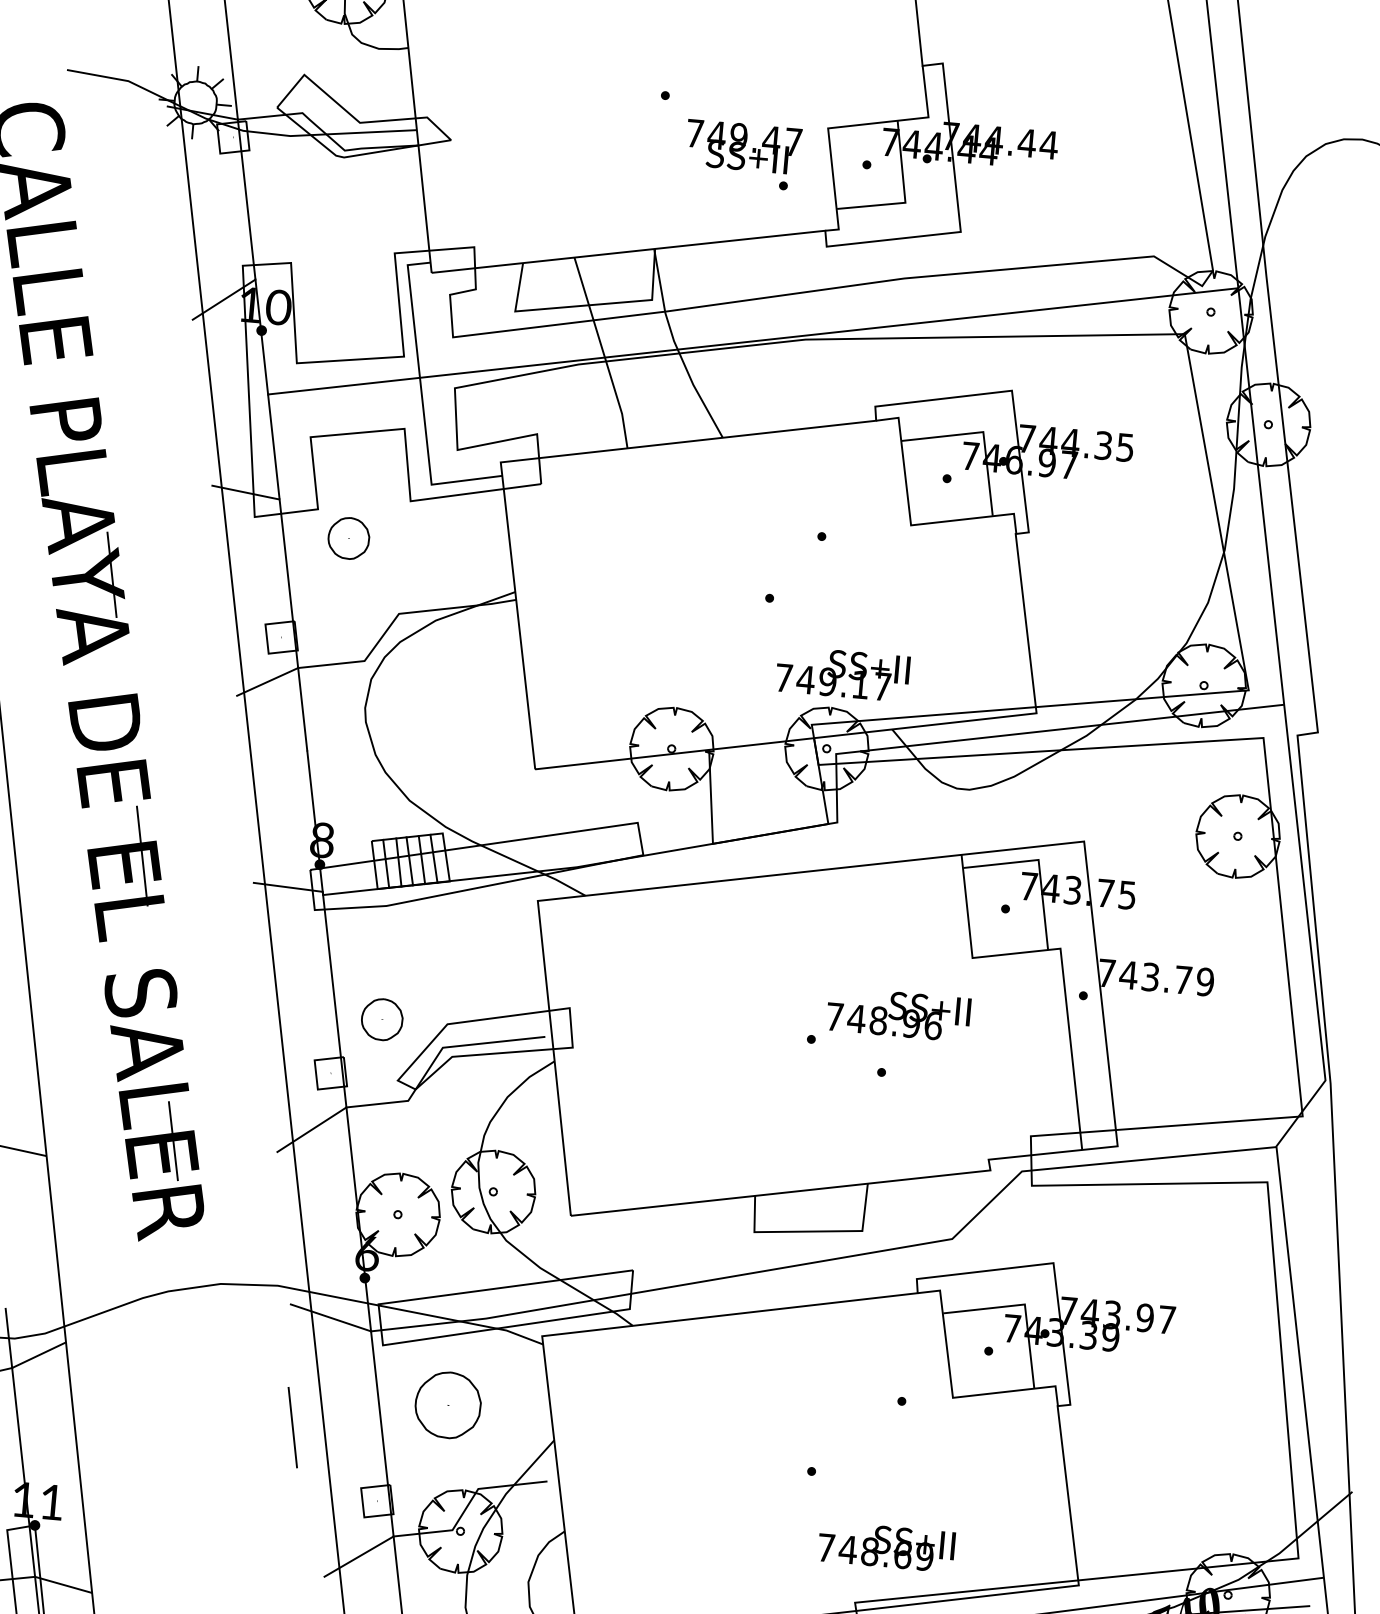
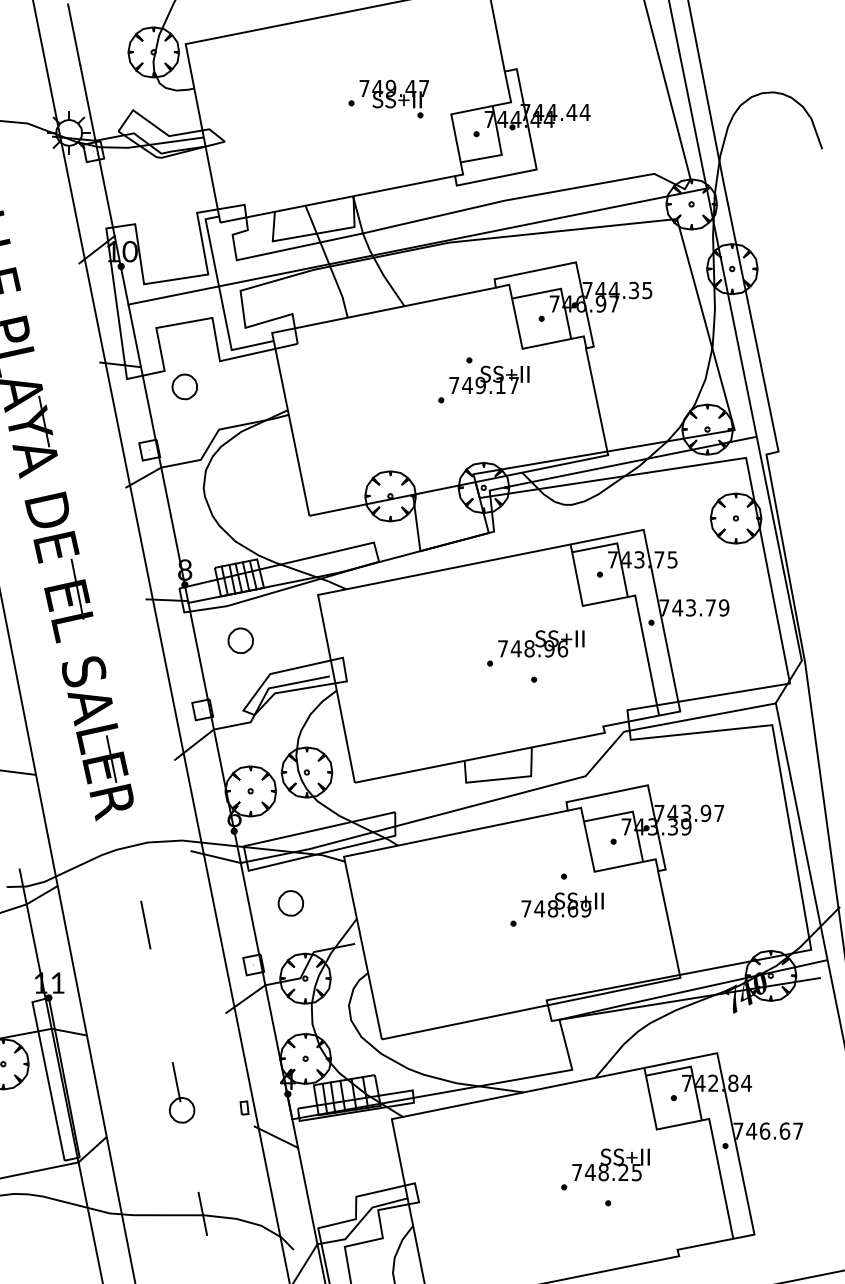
part: (743, 154) -> (394, 98), moved
text: (842, 673) -> (489, 379), moved
part: (381, 1019) -> (240, 640), moved
part: (447, 1405) -> (290, 903), size x0.62
line: (292, 1426) -> (145, 924), moved
text: (886, 1545) -> (562, 904), moved

